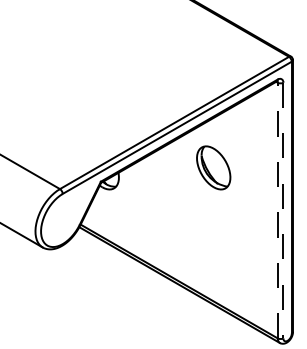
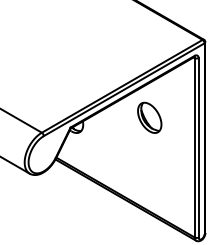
line: (277, 210) -> (194, 147), dashed -> solid
line: (283, 210) -> (198, 147), dashed -> solid

